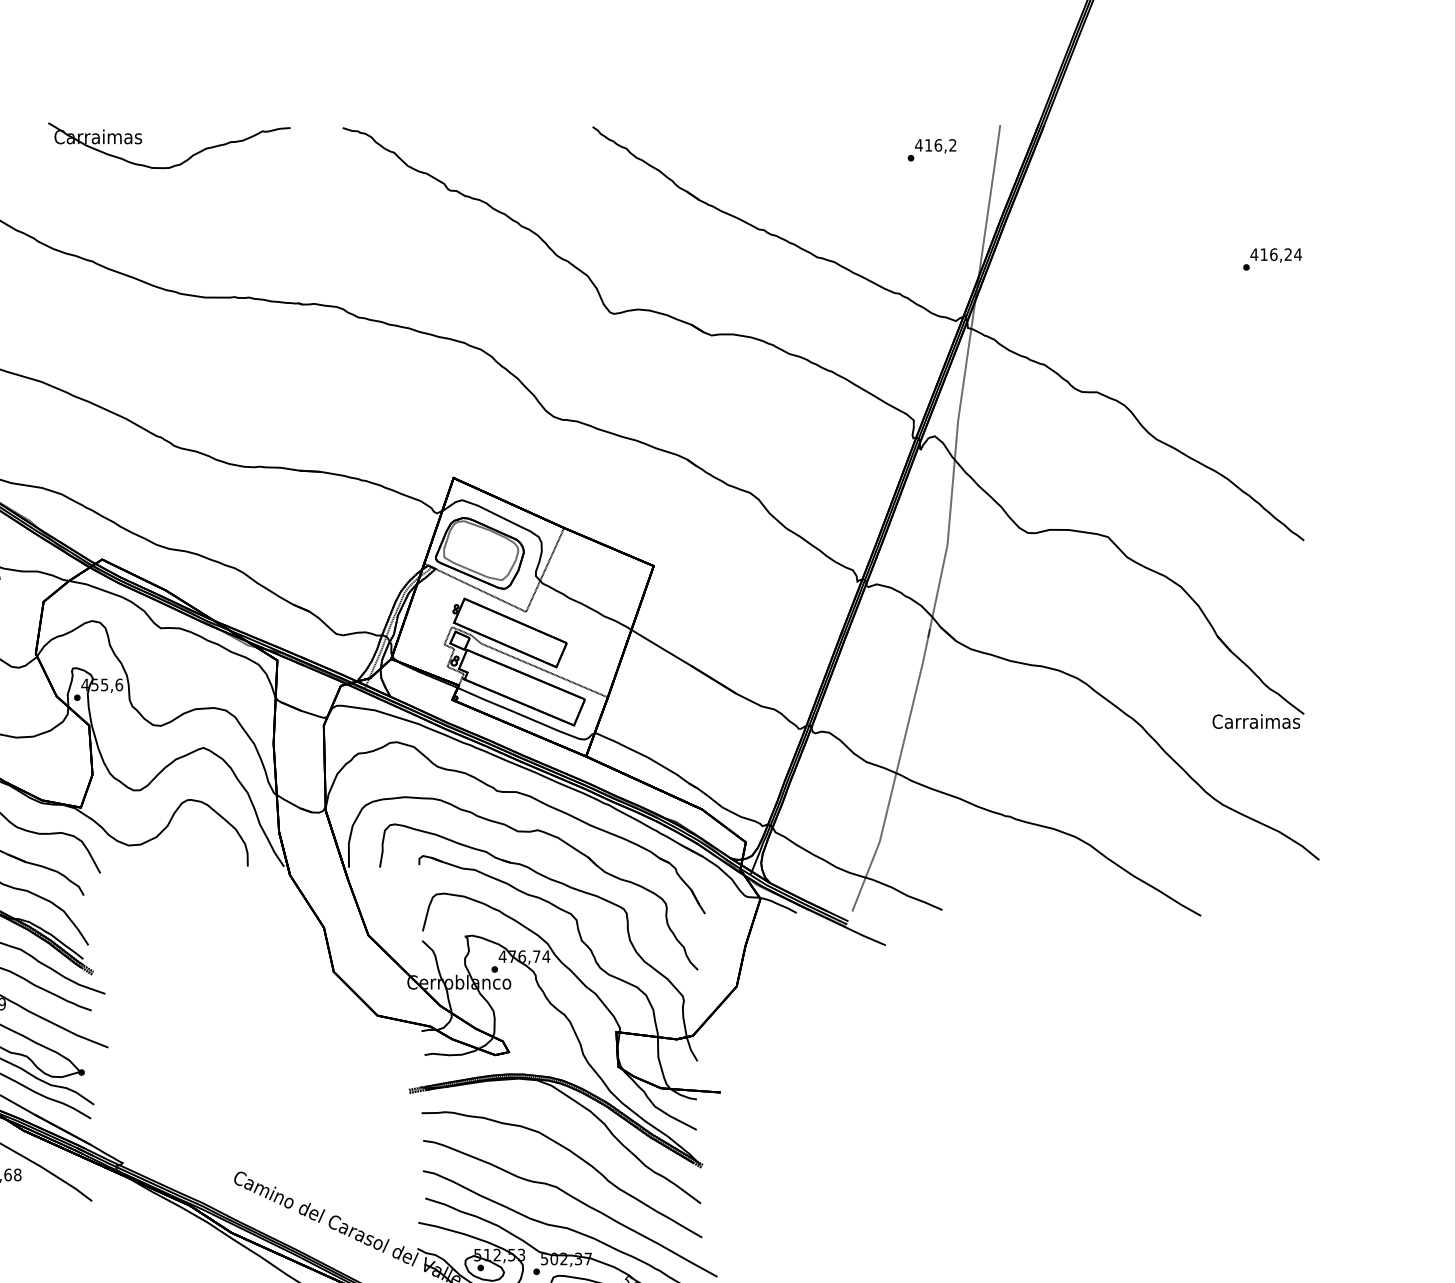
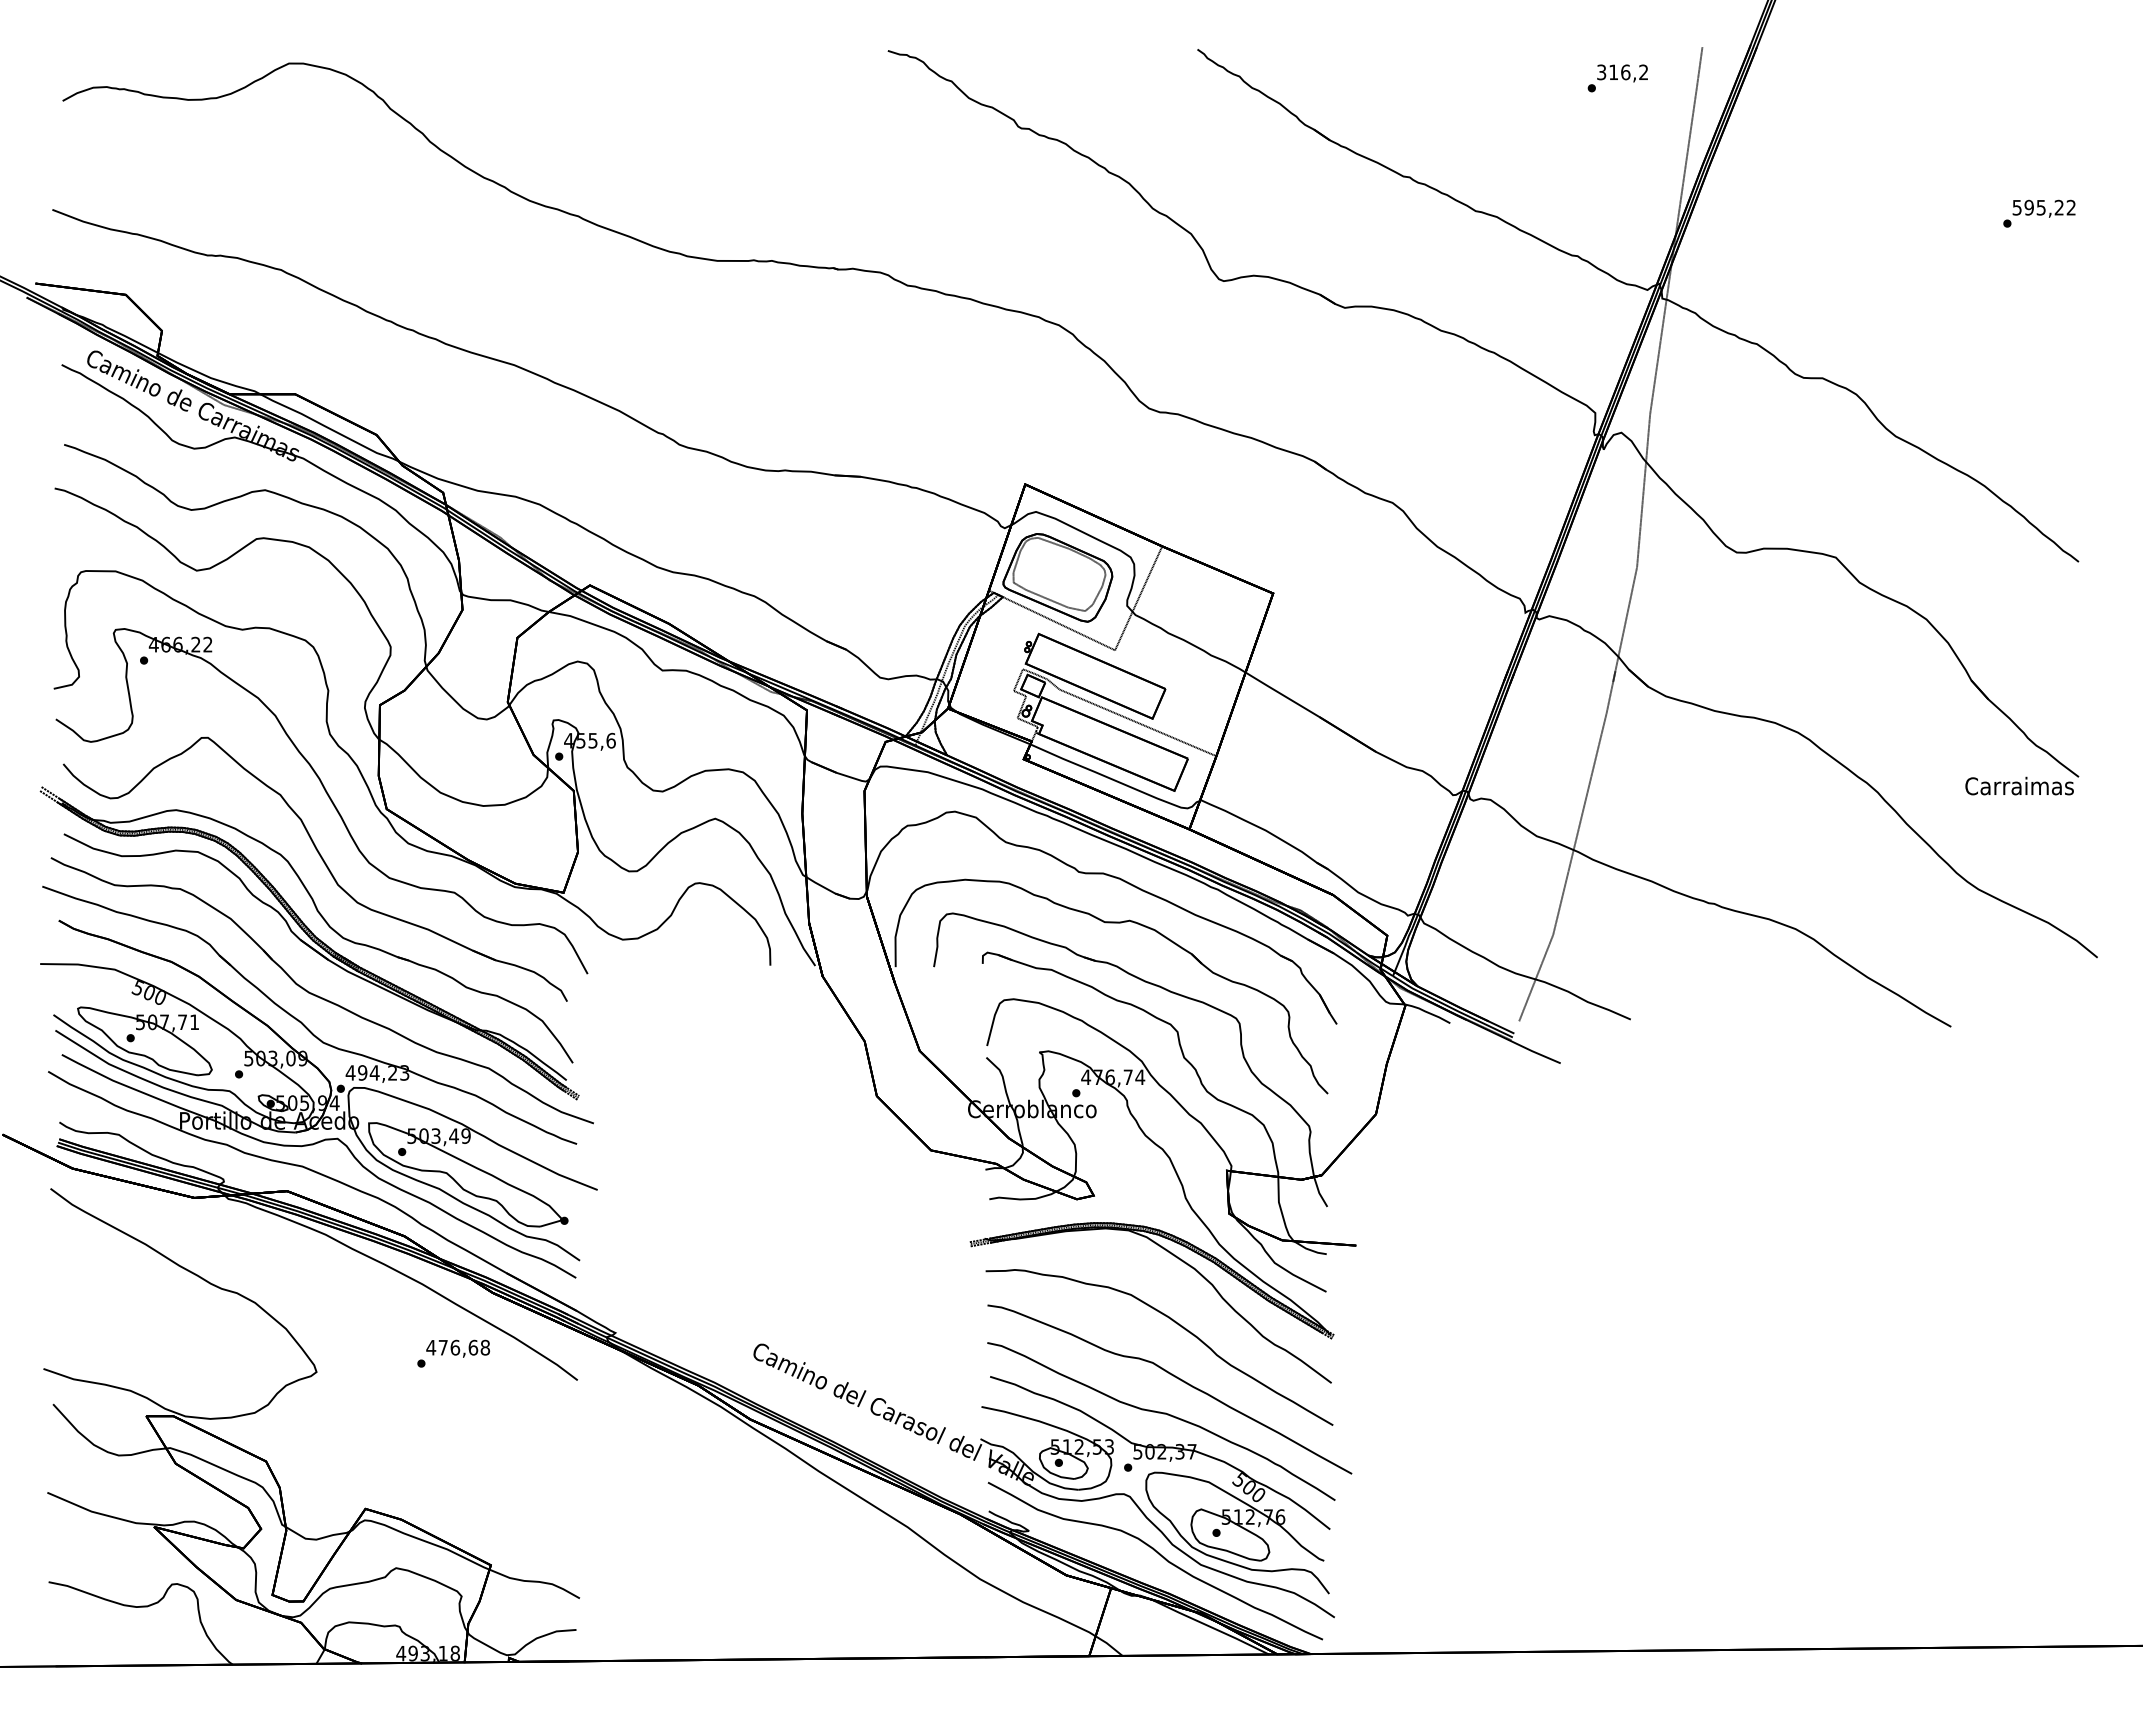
text: (918, 145) -> (1601, 72), 416,2 -> 316,2
part: (175, 164) -> (680, 96), removed
text: (1276, 254) -> (2044, 207), 416,24 -> 595,22

